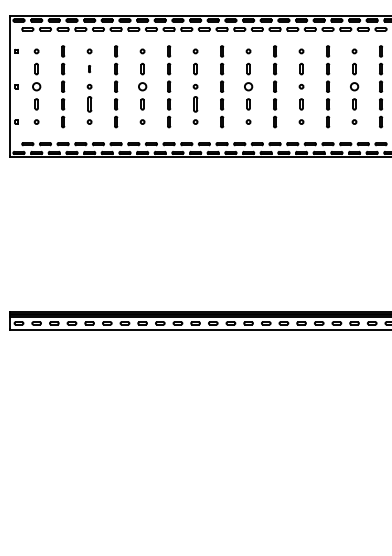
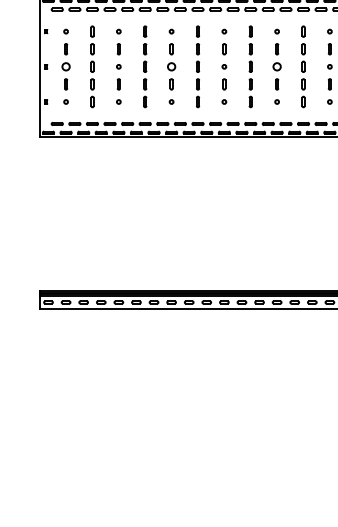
part: (89, 68) -> (118, 48), size x1.67
part: (89, 104) -> (118, 84), size x0.71
part: (195, 104) -> (224, 84), size x0.71

